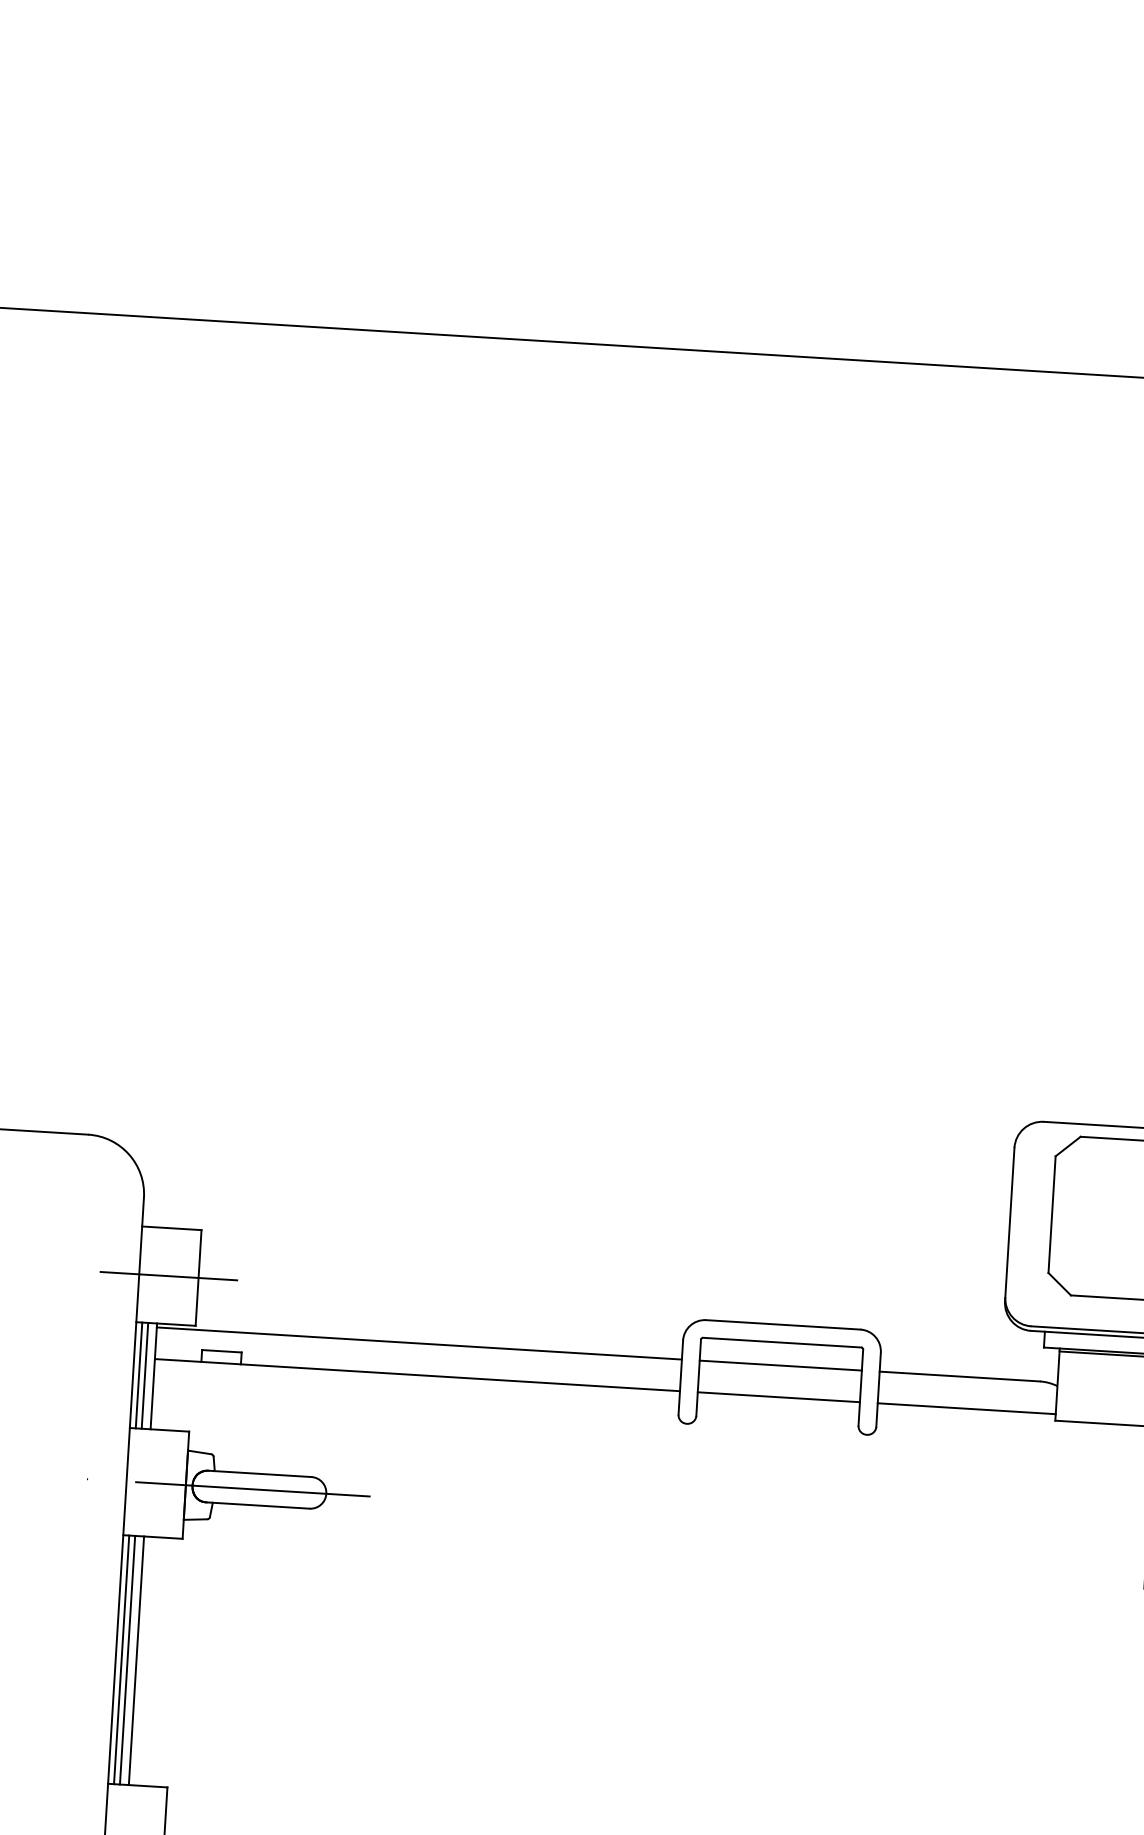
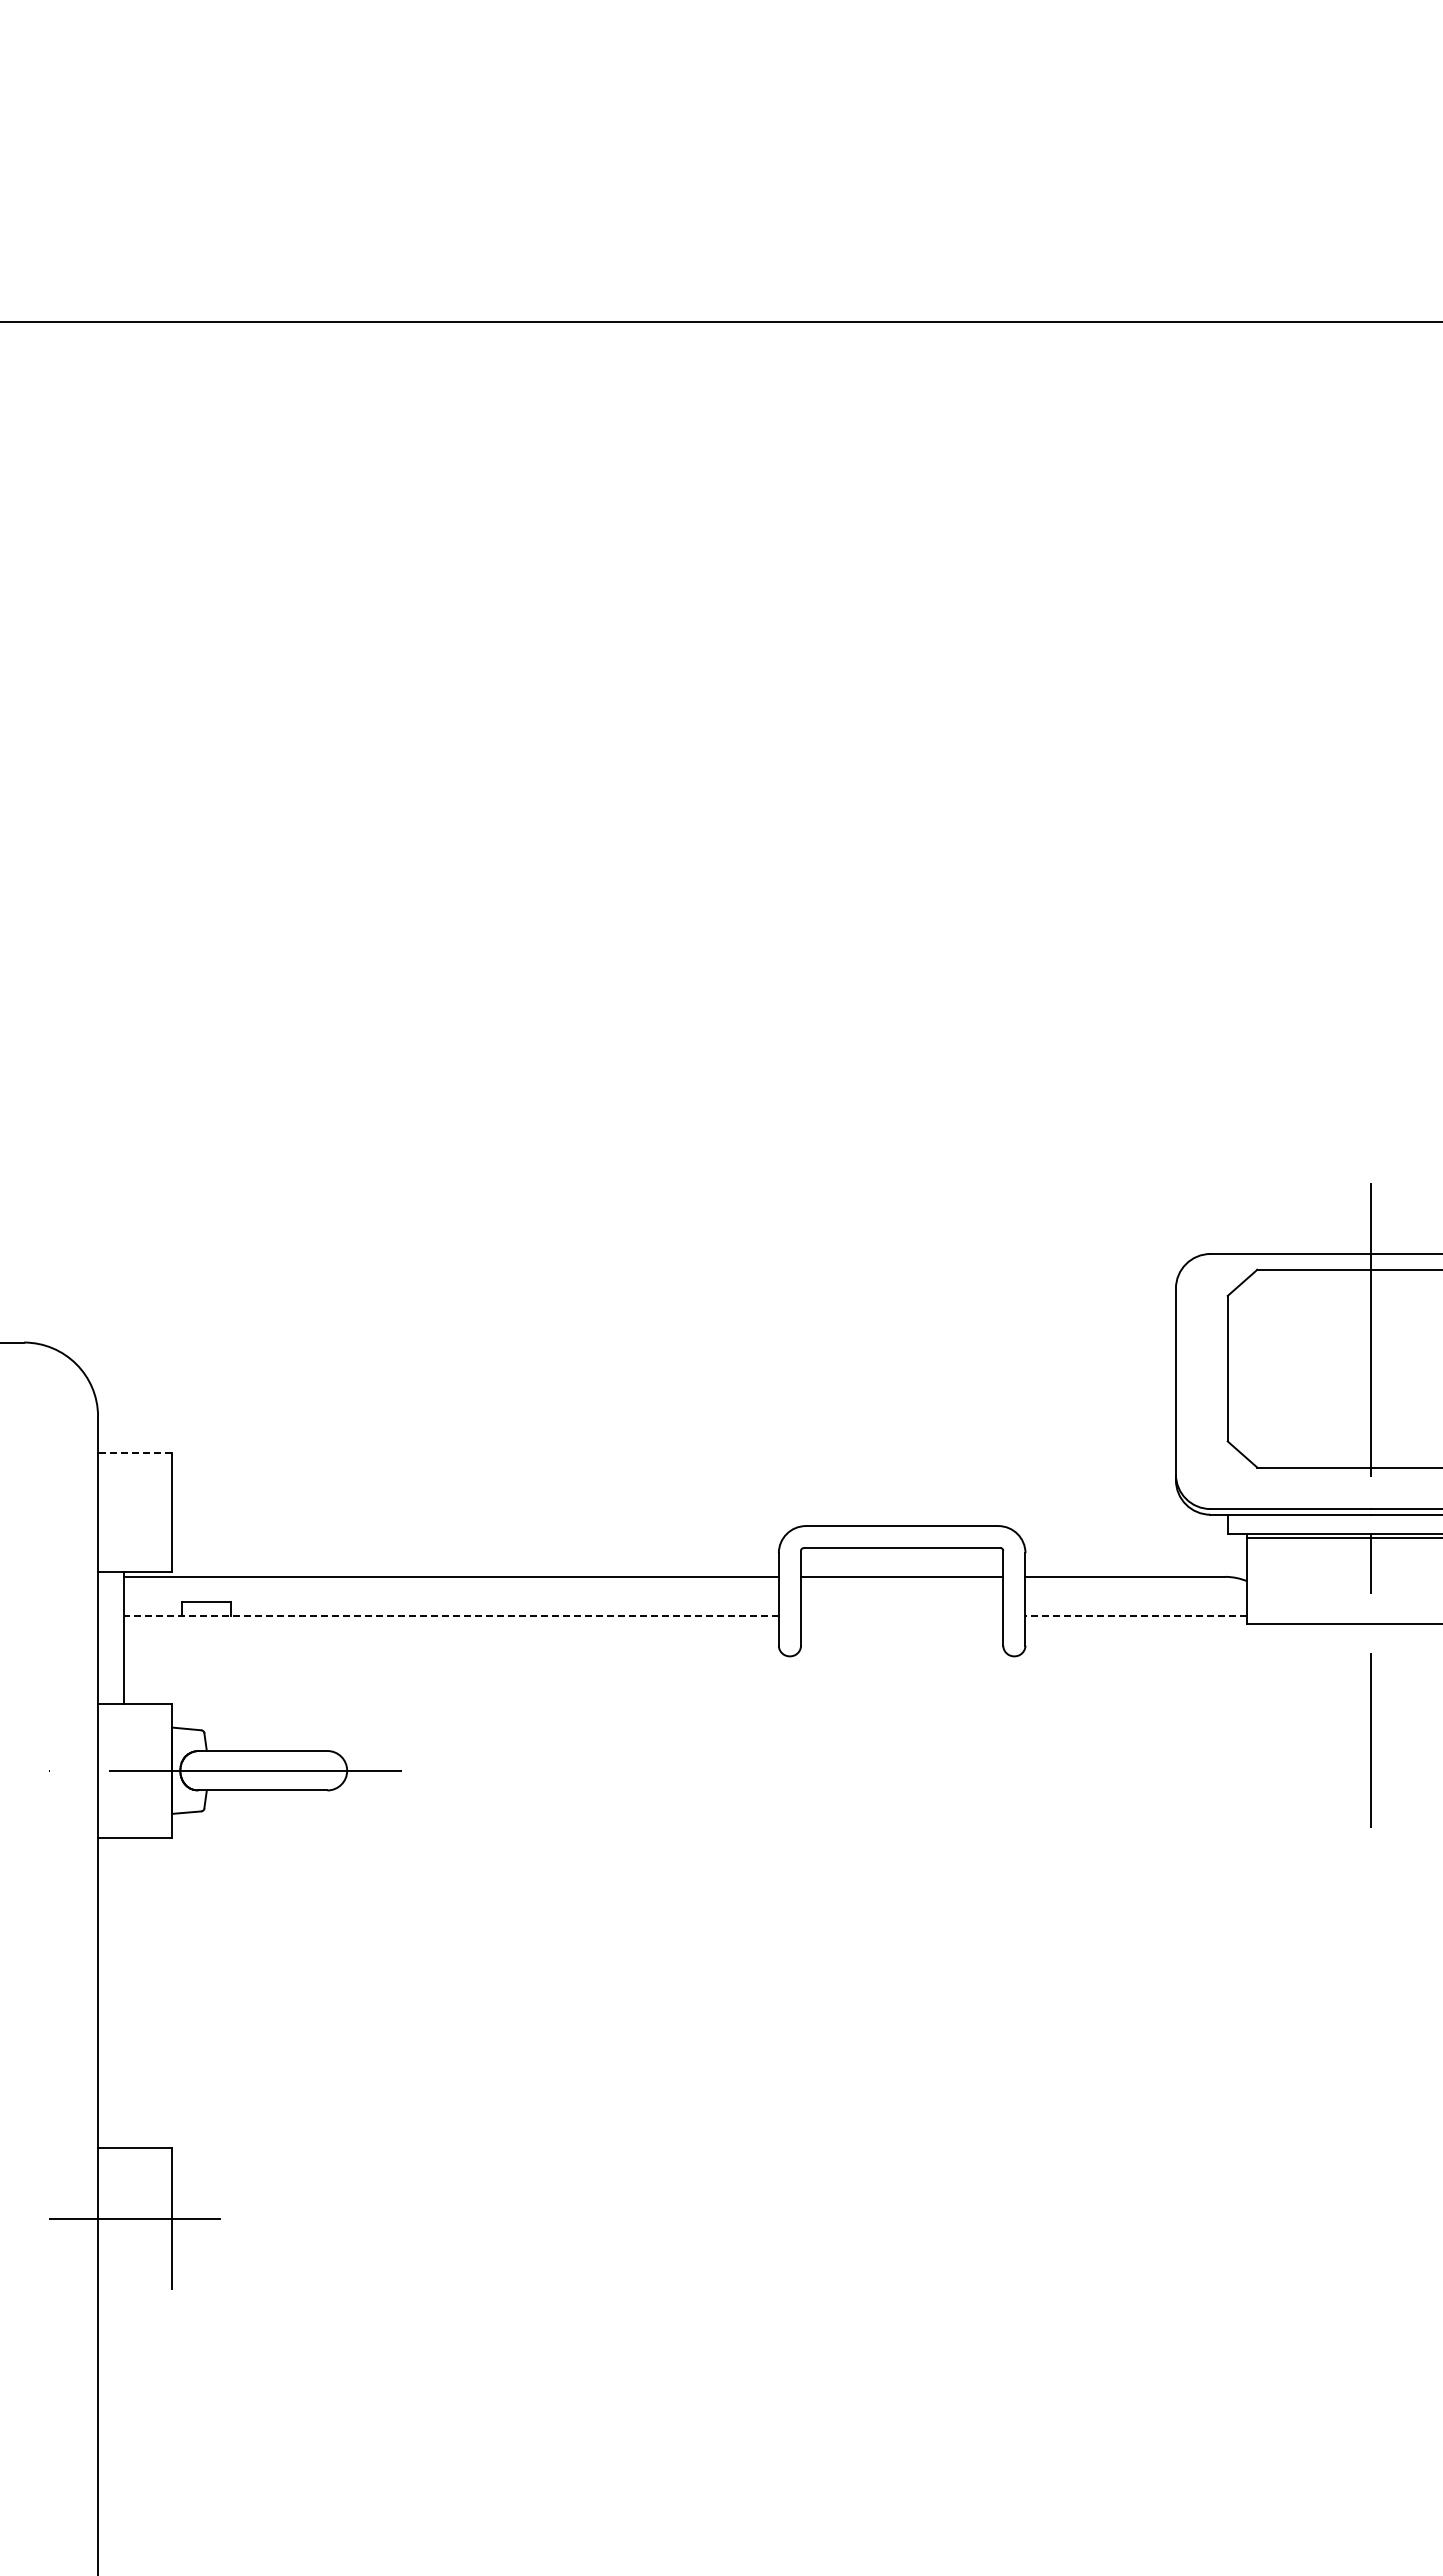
line: (172, 1228) -> (135, 1452), solid -> dashed
line: (168, 1276) -> (134, 1512), removed
line: (139, 1375) -> (105, 1637), removed
line: (144, 1375) -> (112, 1637), removed
line: (416, 1375) -> (450, 1616), solid -> dashed
line: (779, 1397) -> (902, 1616), removed
line: (966, 1408) -> (1136, 1616), solid -> dashed
line: (121, 1659) -> (105, 1992), removed
line: (127, 1660) -> (112, 1992), removed
line: (136, 1660) -> (123, 1992), removed

